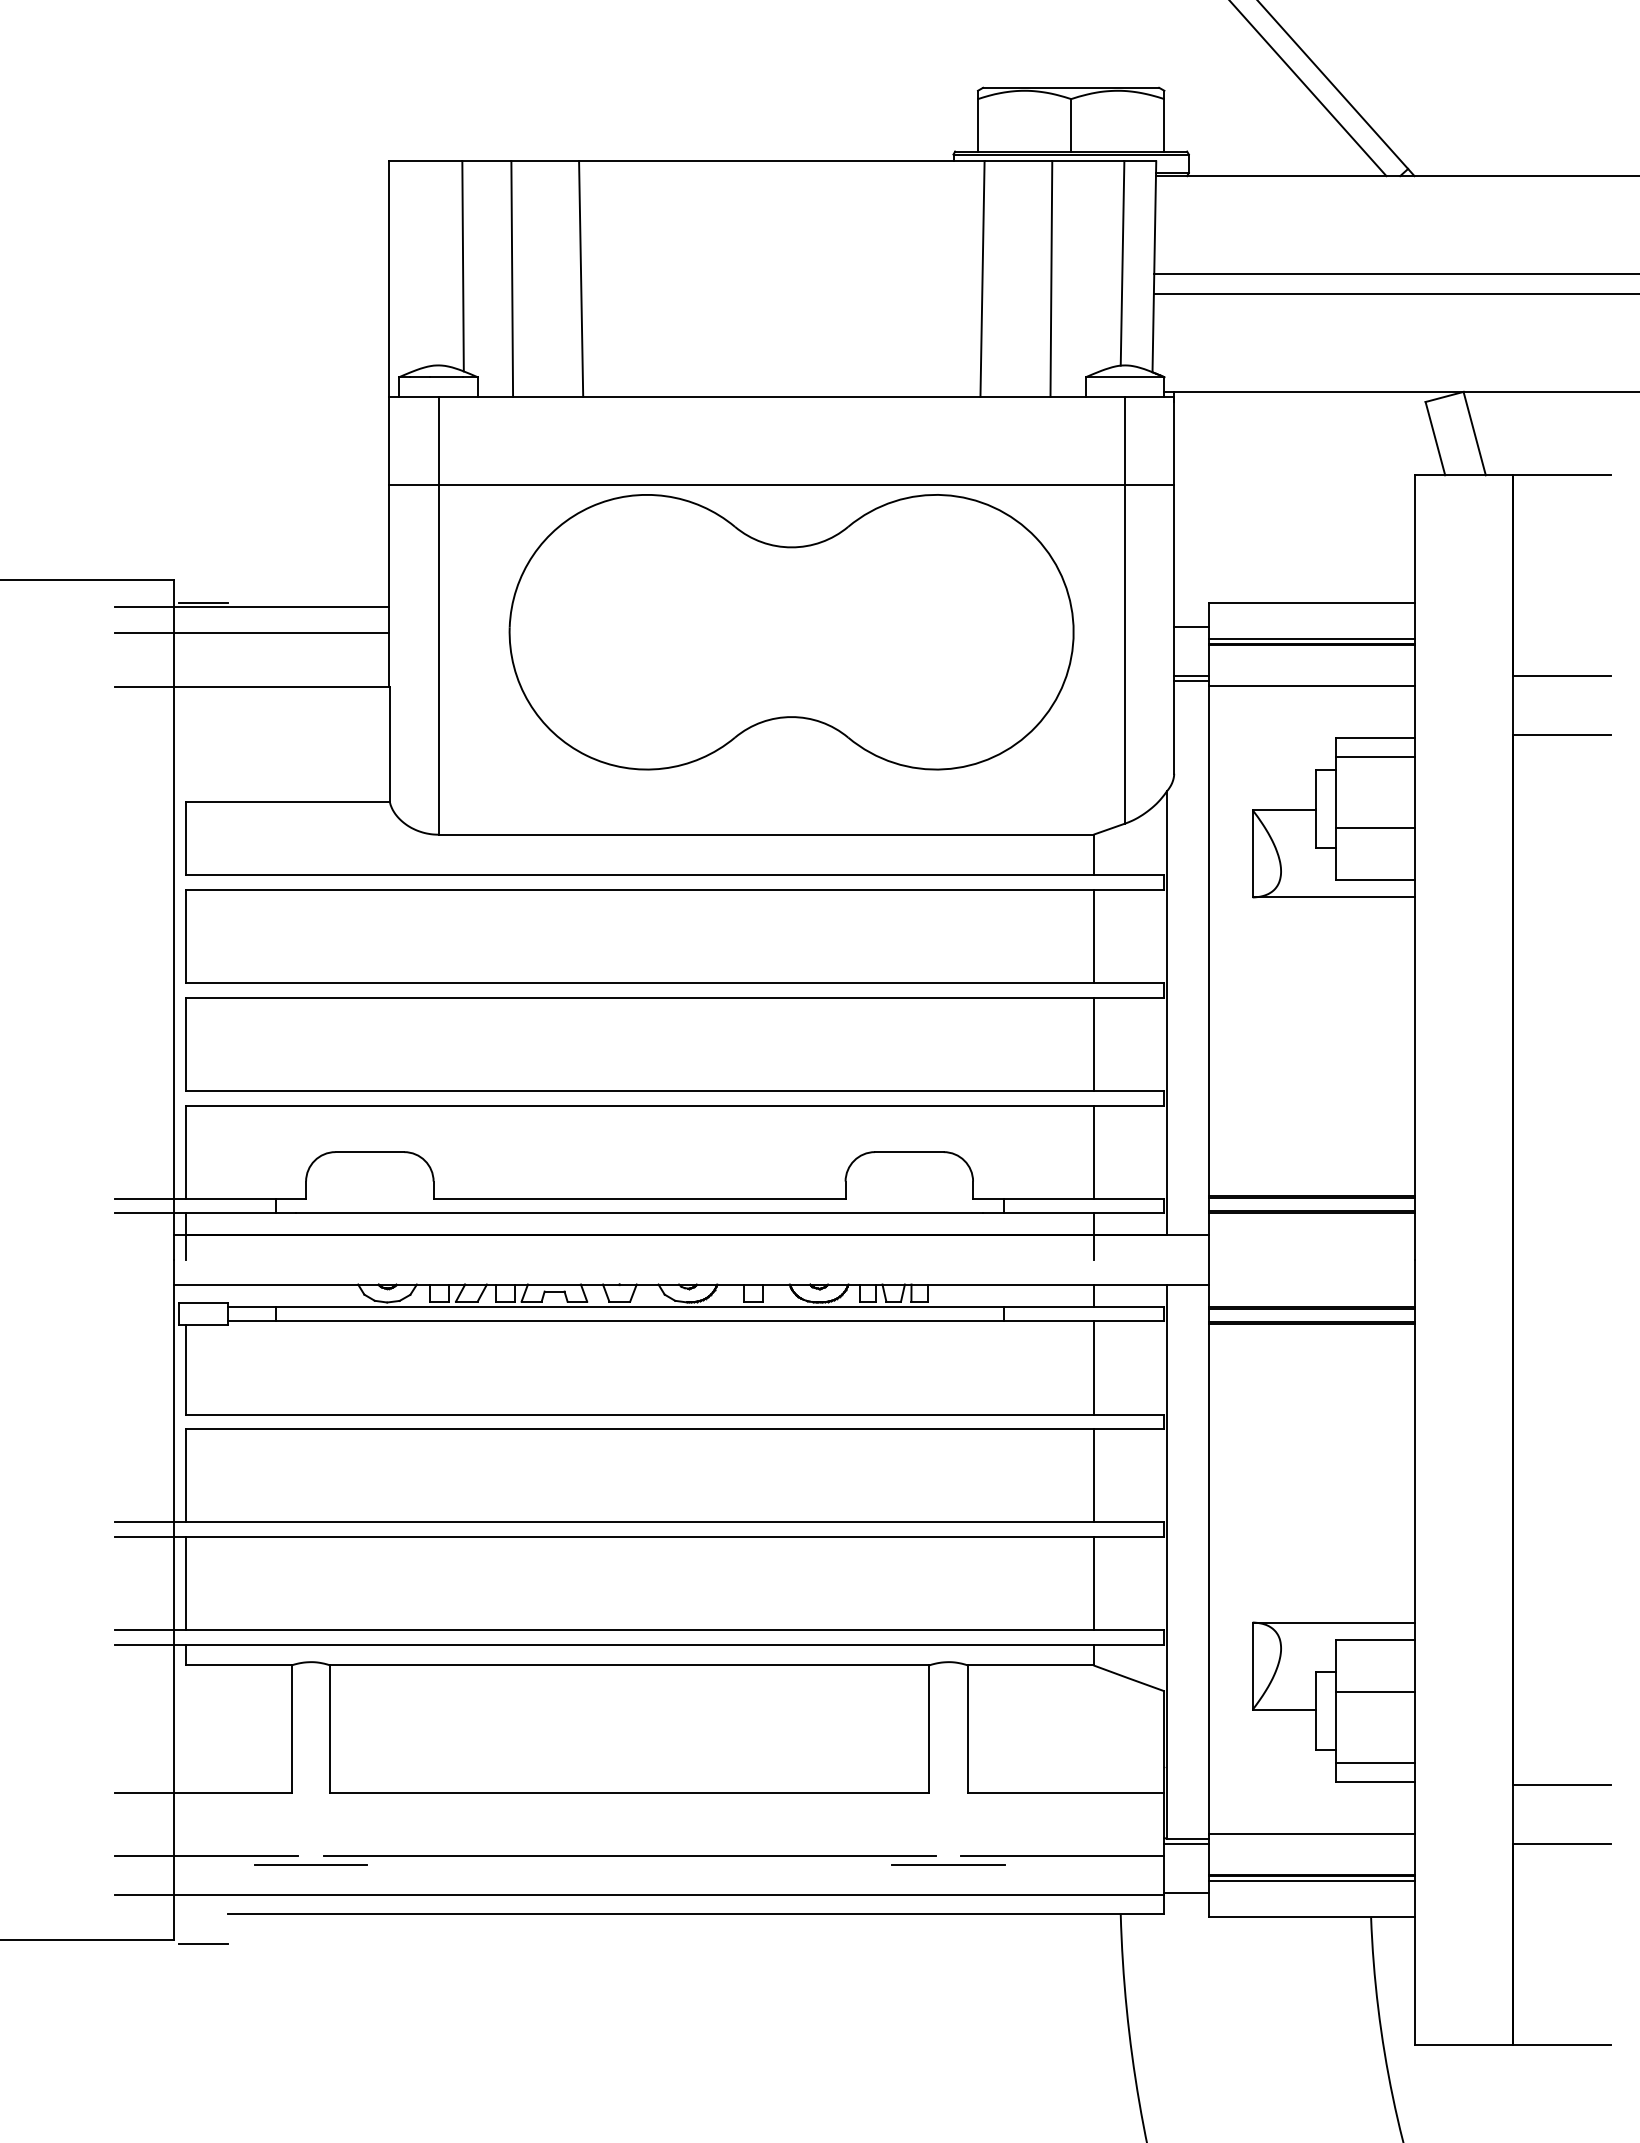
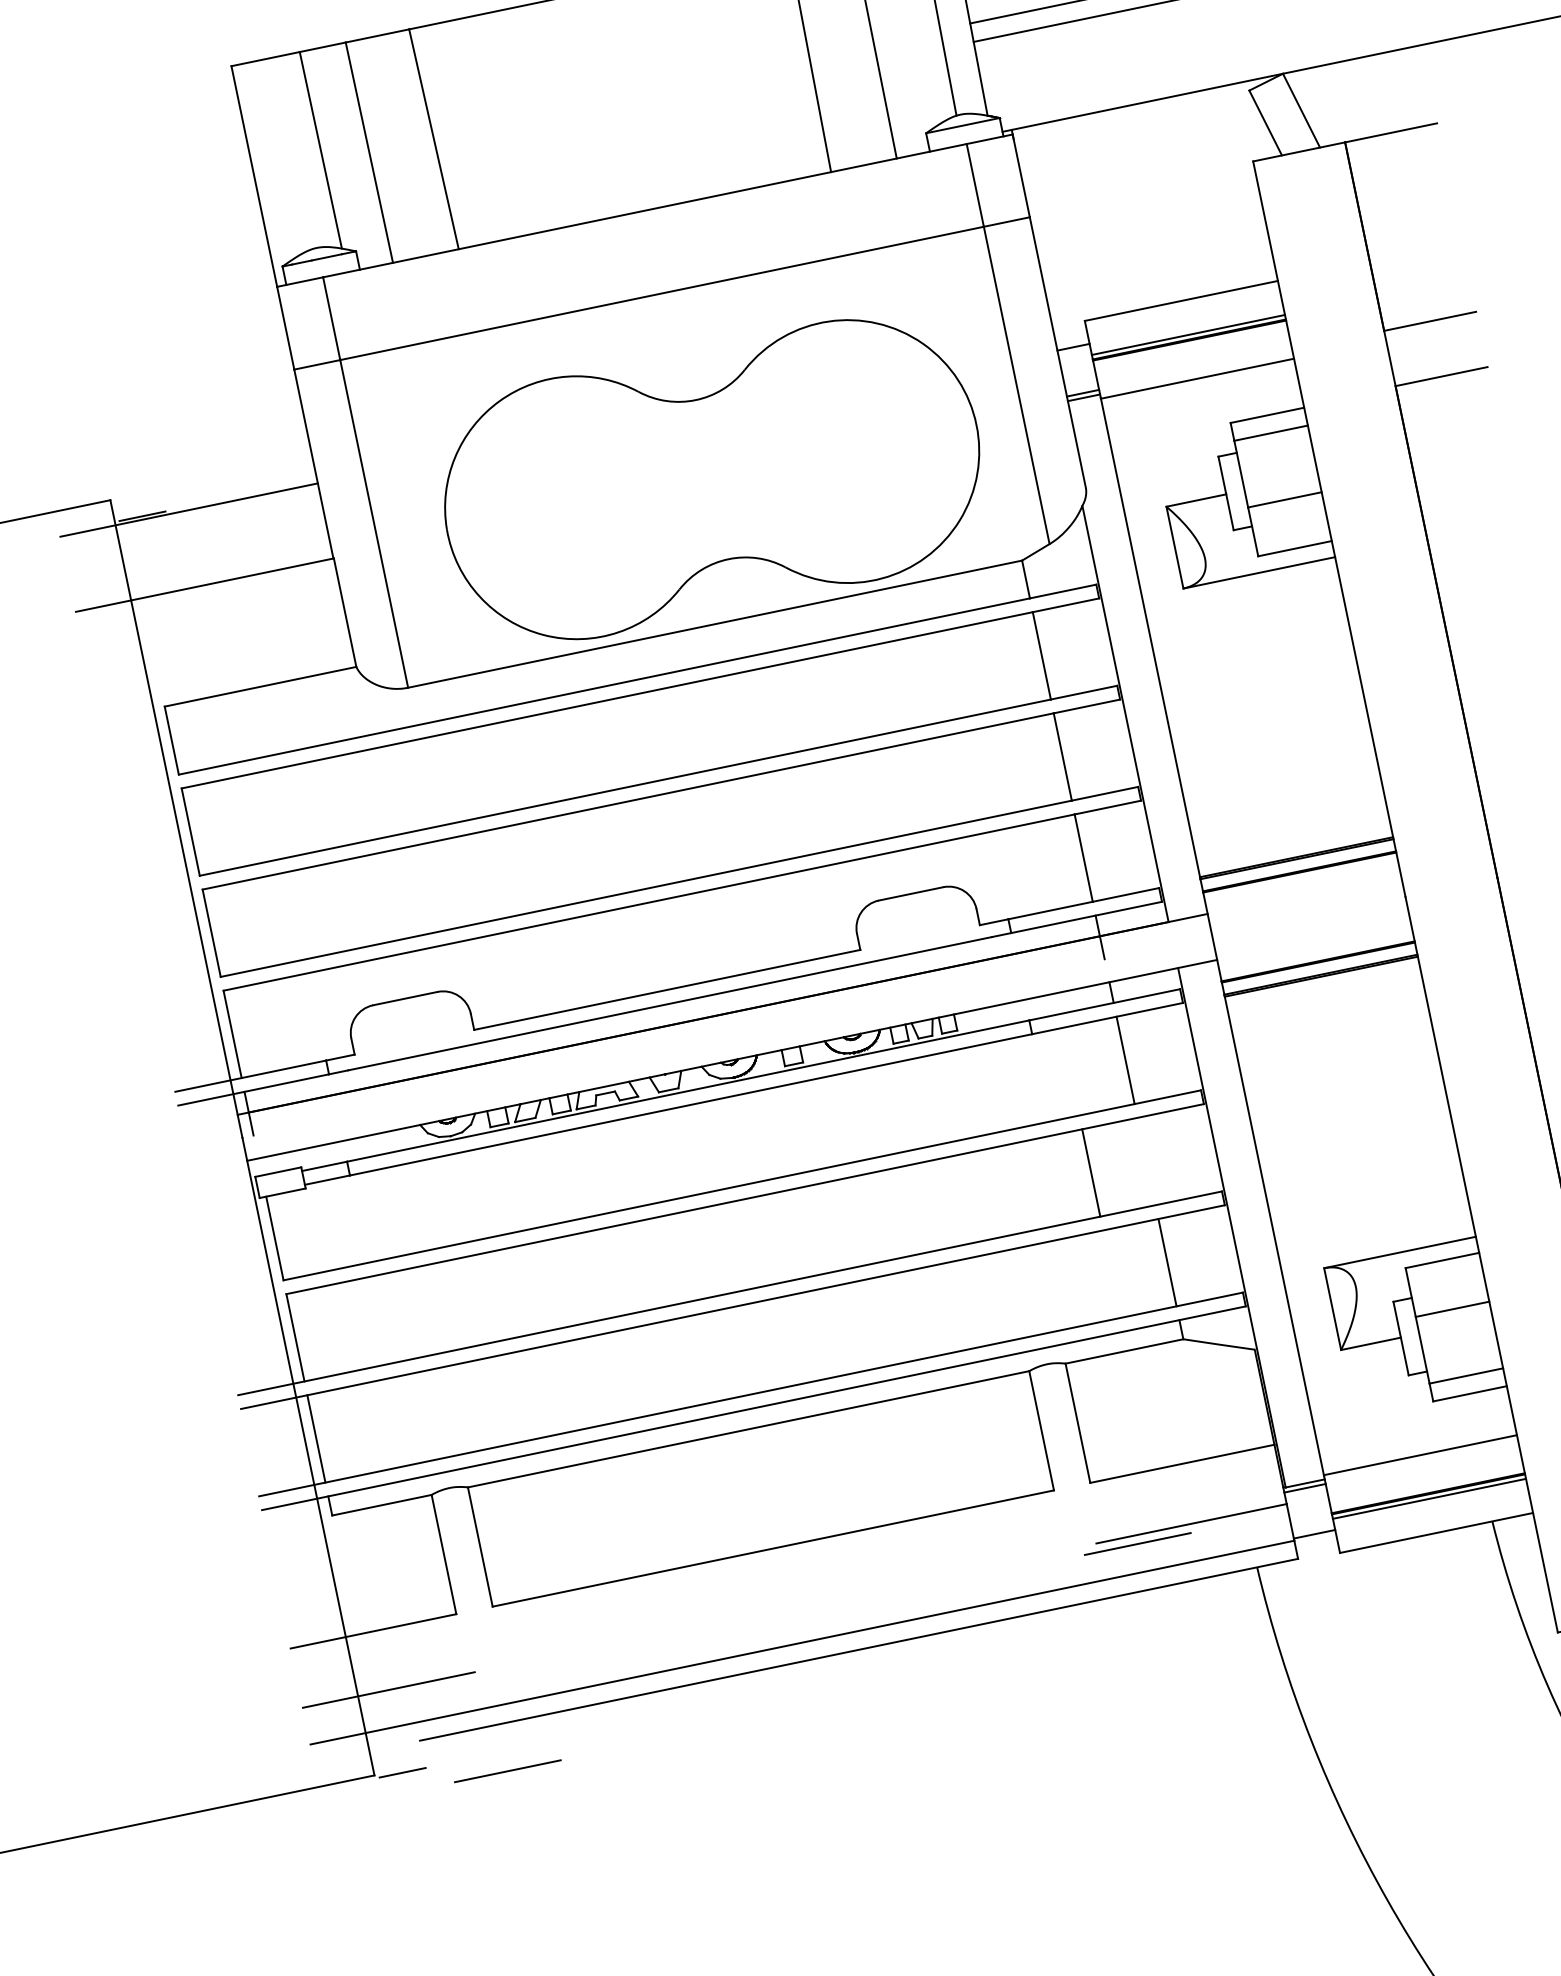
line: (251, 632) -> (193, 534), removed
part: (791, 632) -> (712, 479), moved
line: (1093, 1475) -> (1091, 1172), moved
line: (629, 1855) -> (785, 1607), removed
line: (310, 1864) -> (507, 1770), moved
line: (948, 1864) -> (1137, 1543), moved

